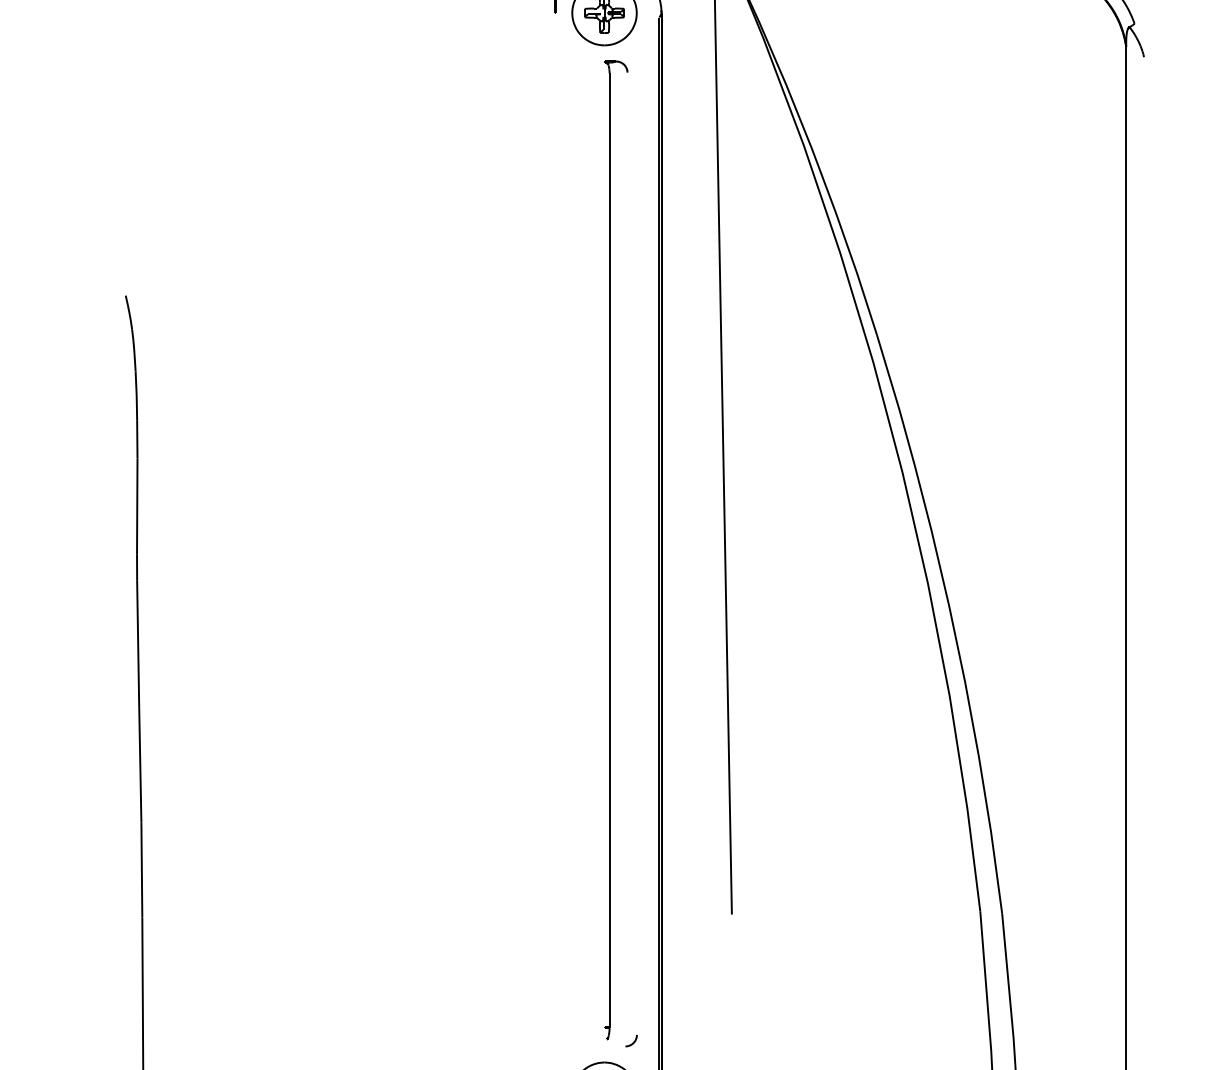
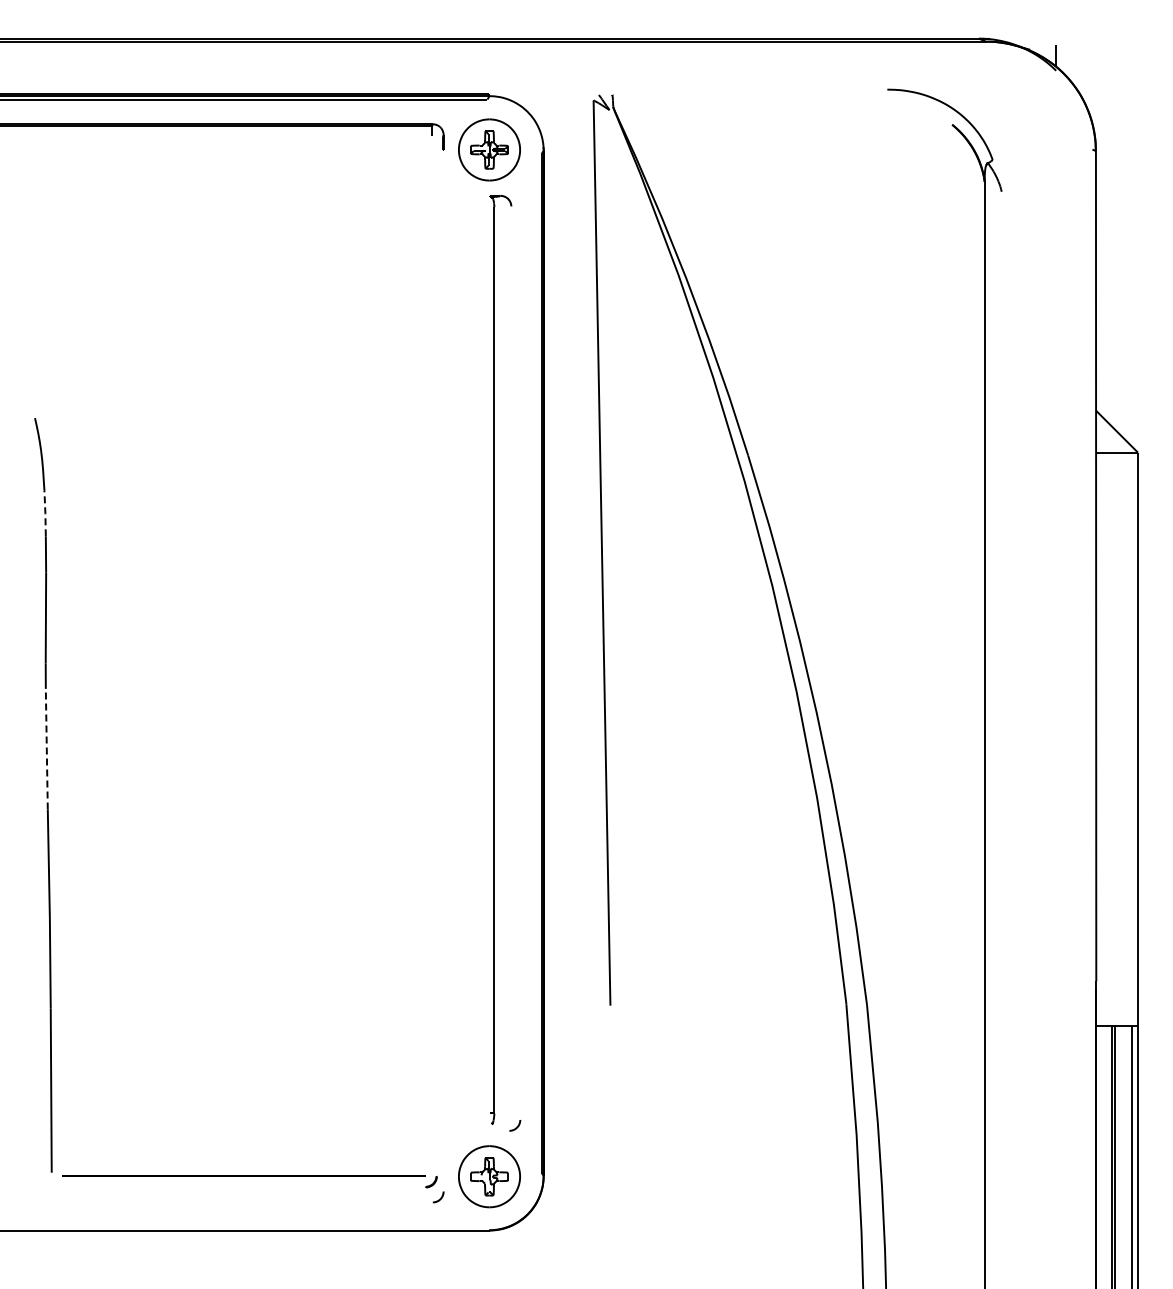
line: (136, 396) -> (45, 513), solid -> dashed
line: (137, 643) -> (46, 748), solid -> dashed

